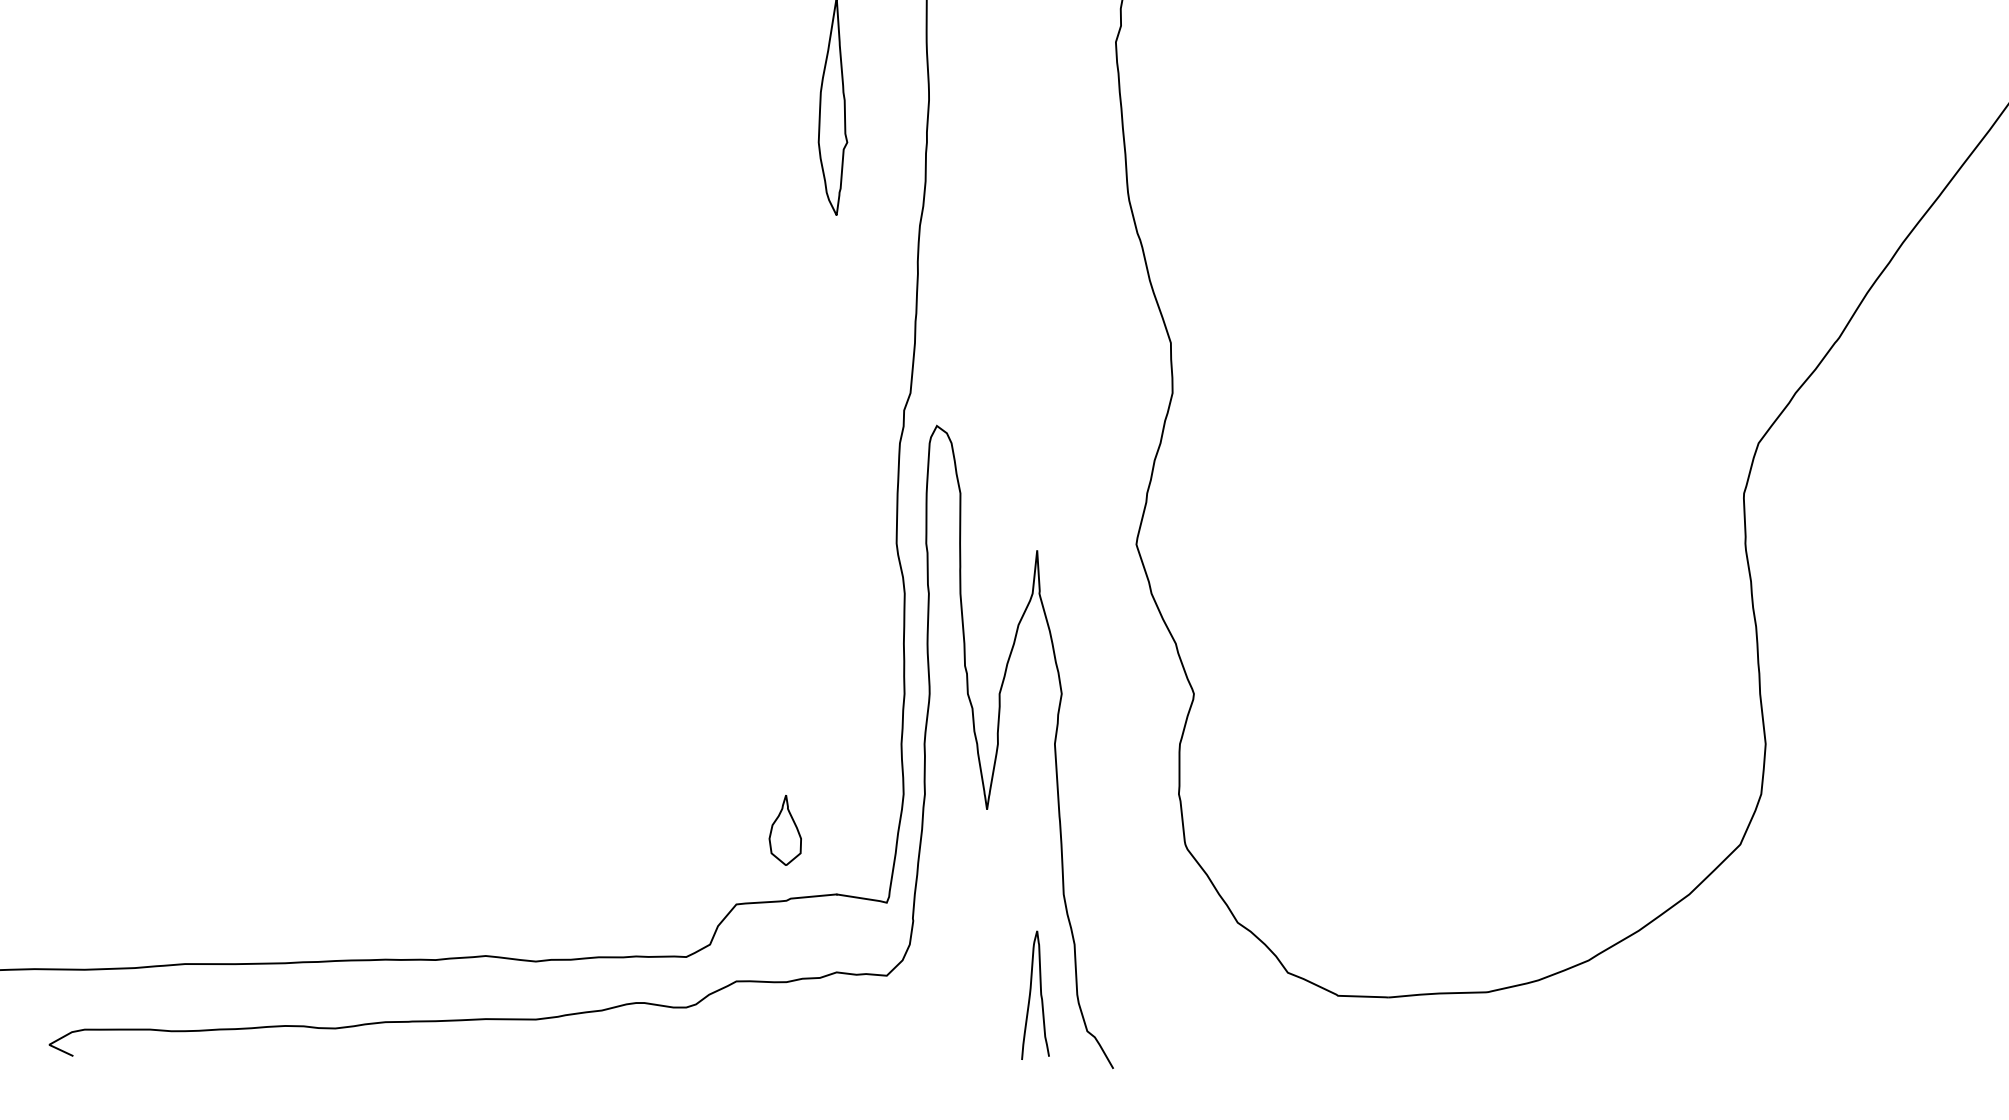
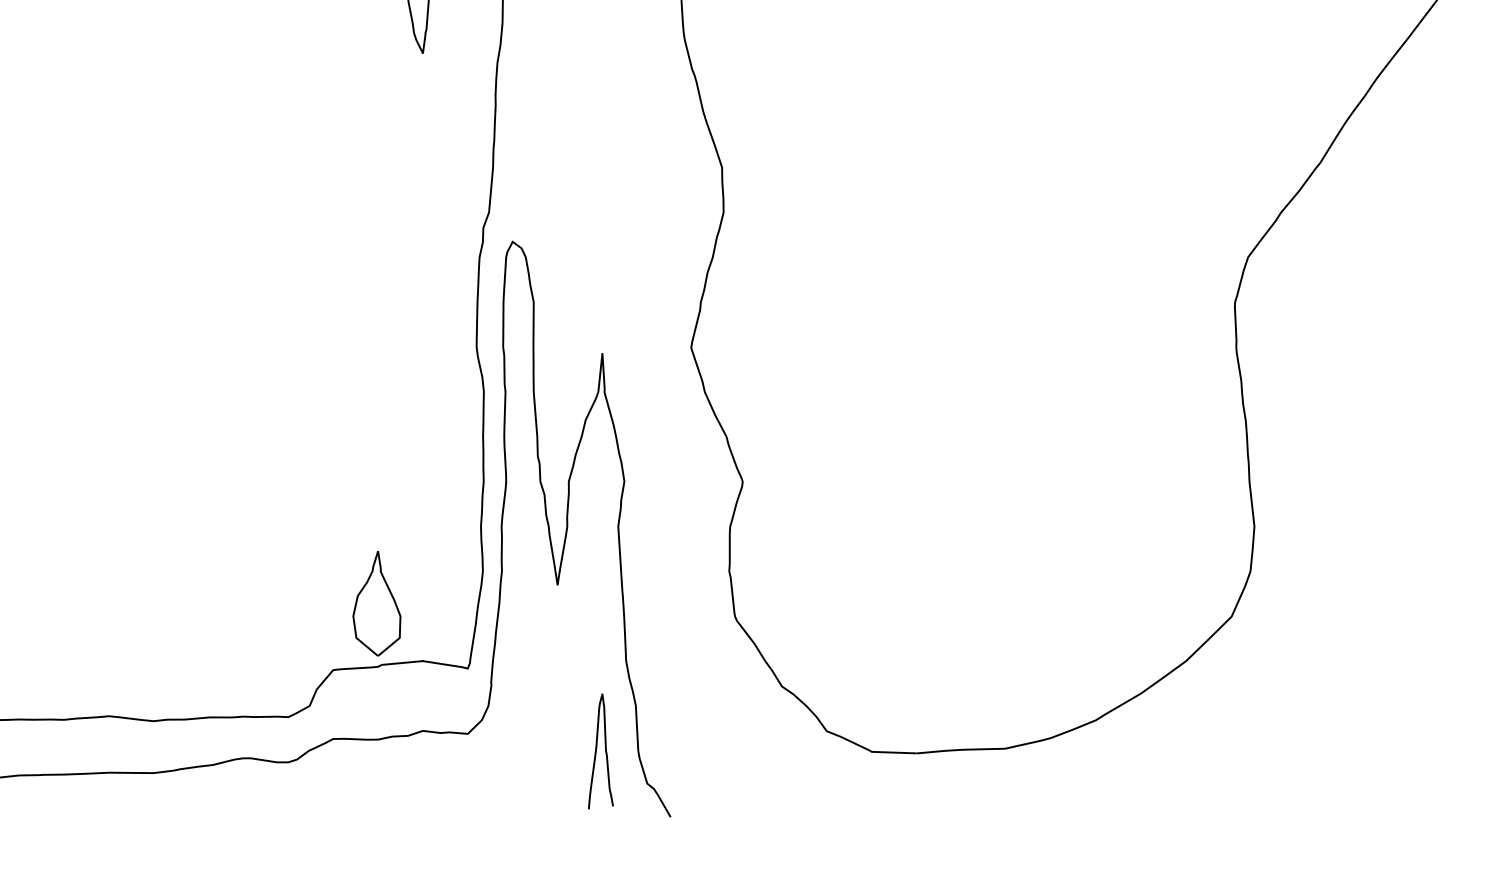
part: (785, 830) -> (377, 603), size x1.67

